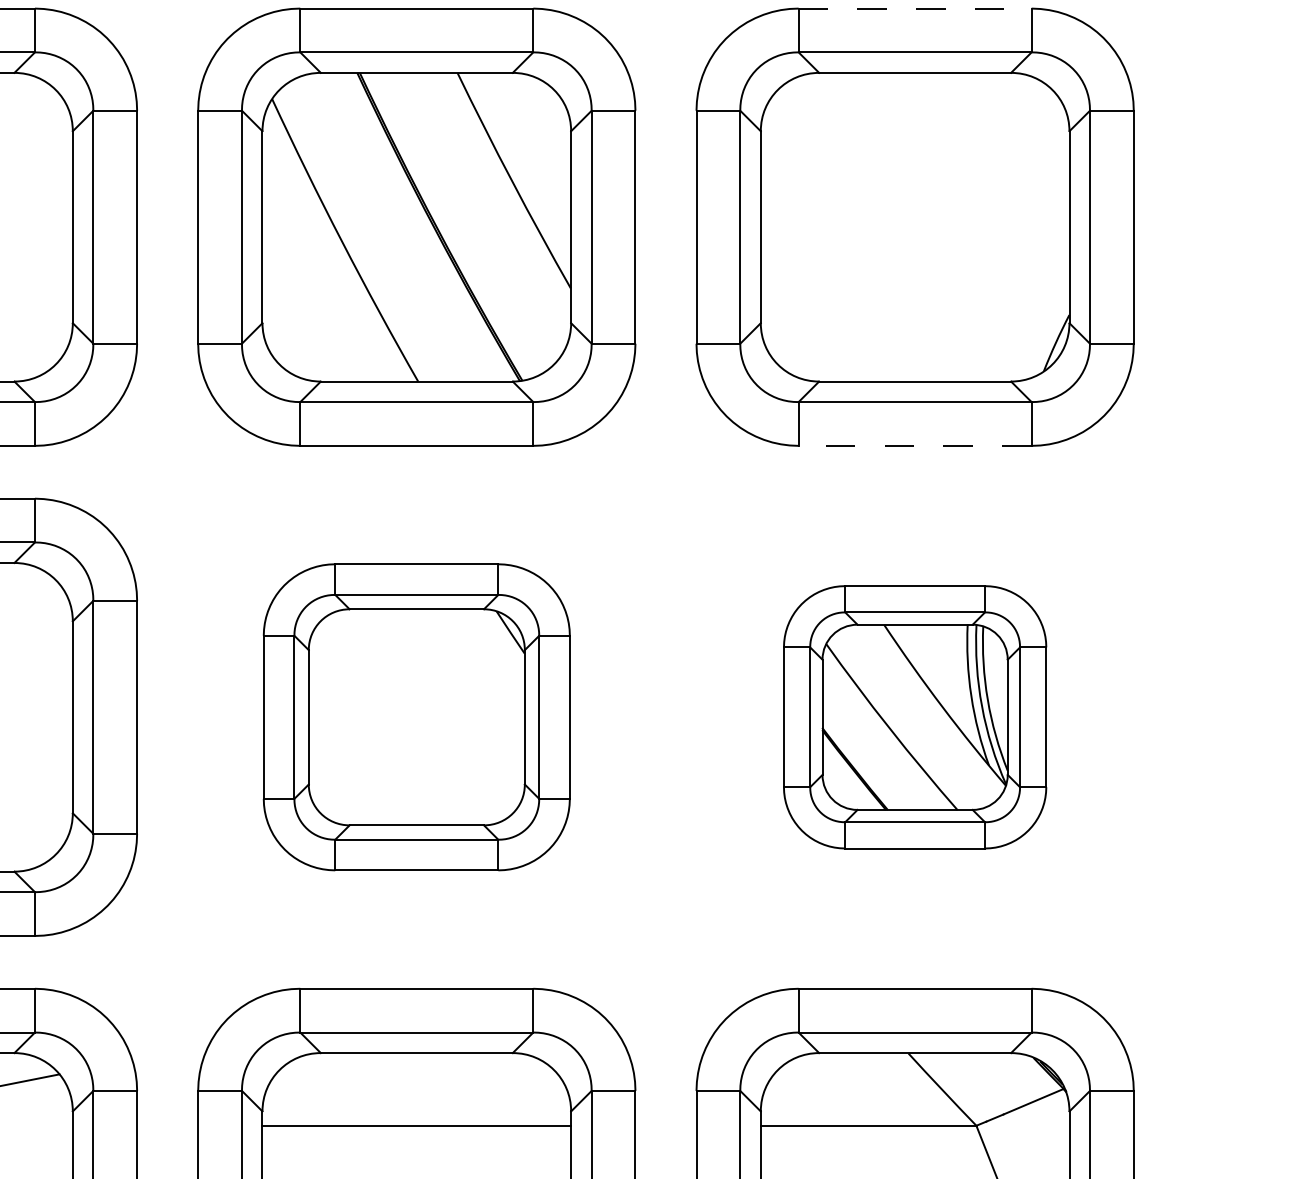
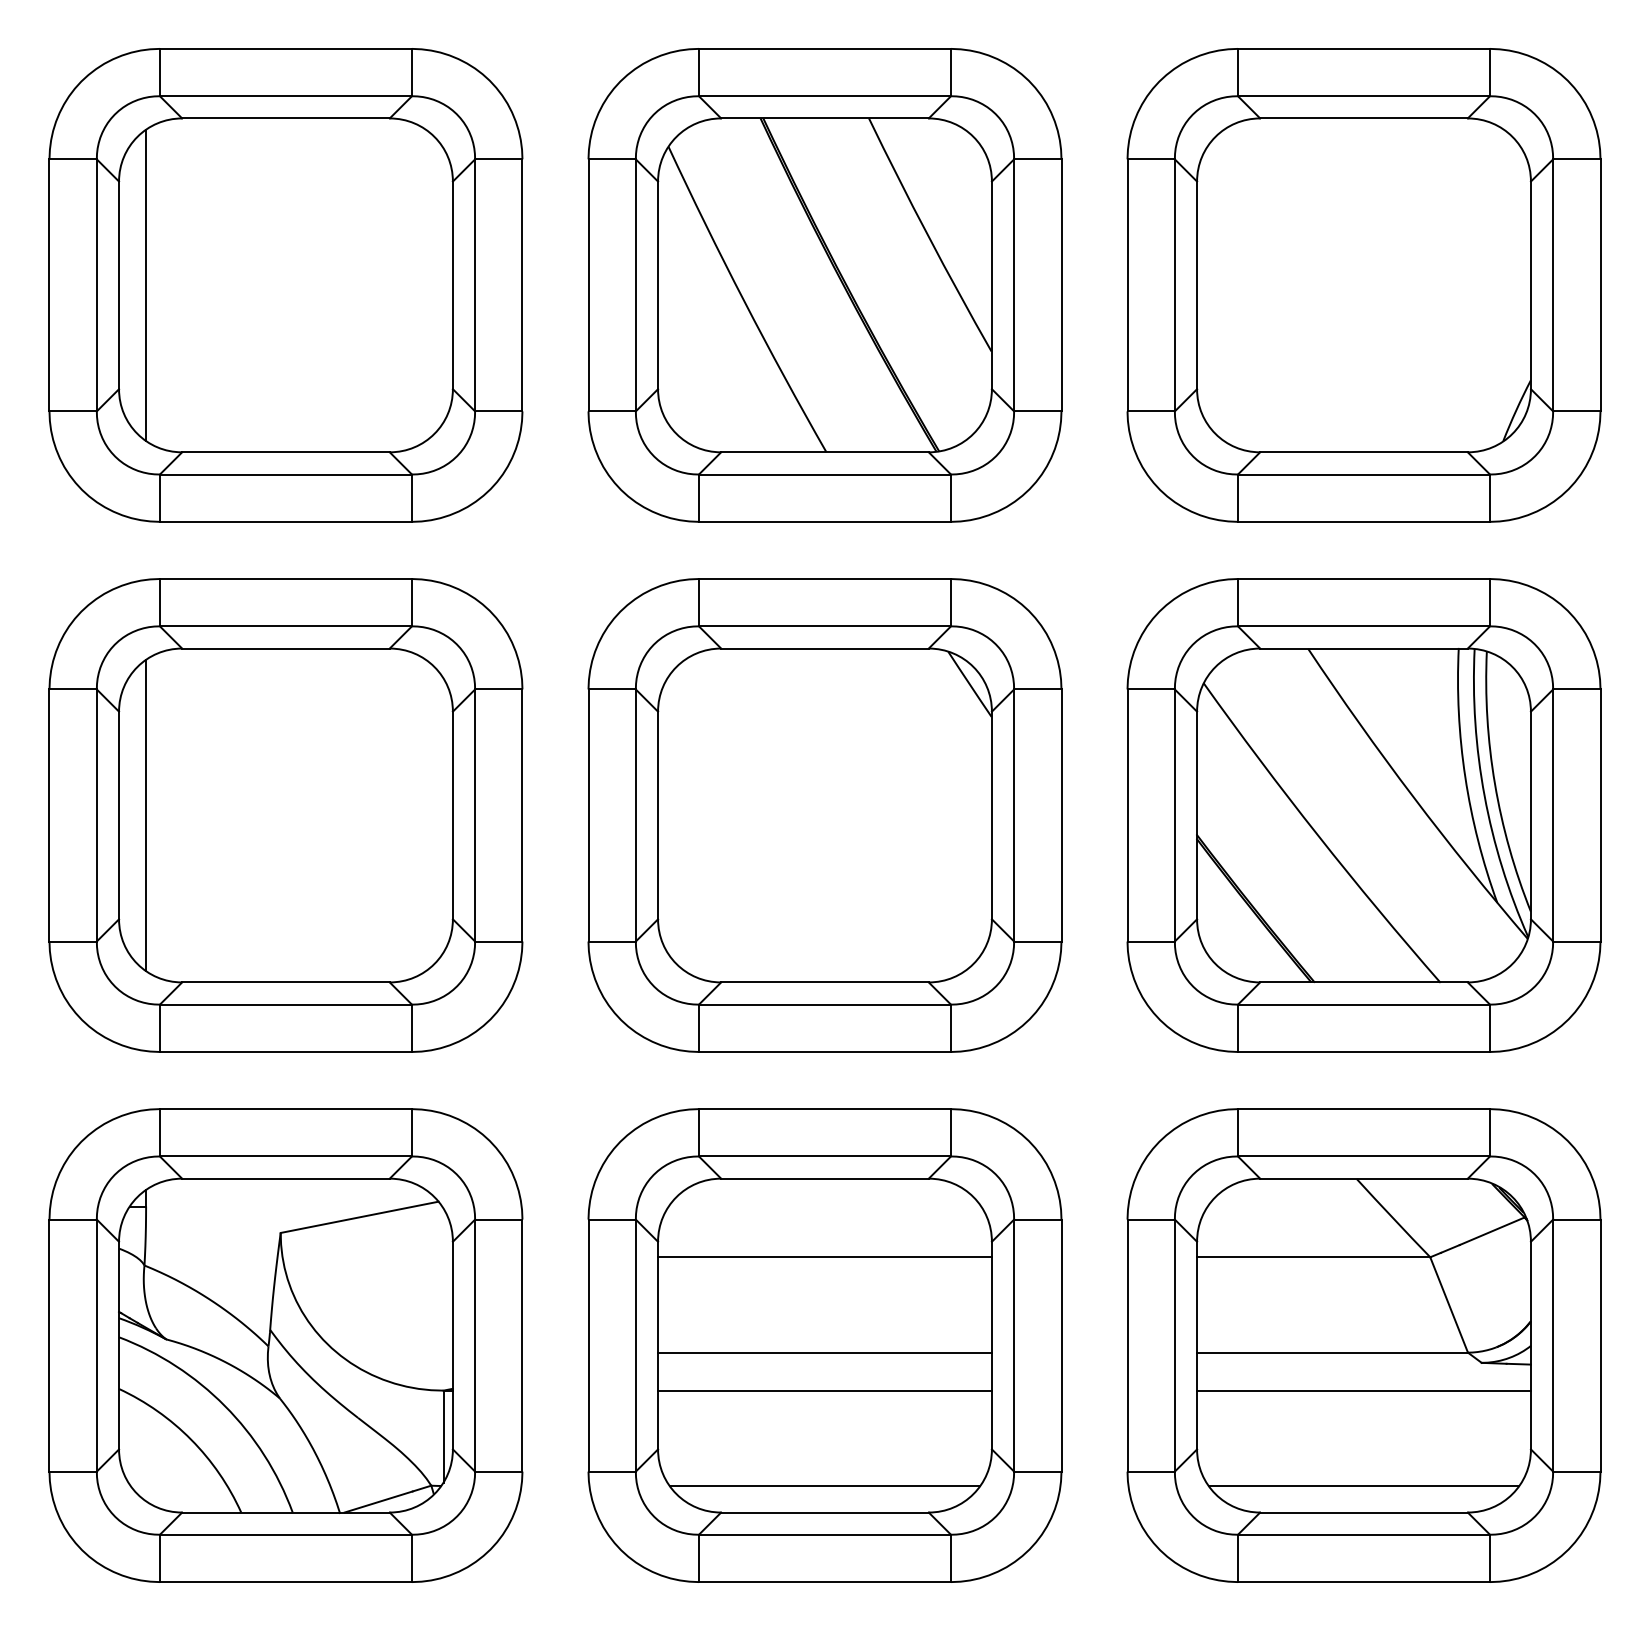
line: (915, 8) -> (1364, 48), dashed -> solid
line: (914, 445) -> (1363, 521), dashed -> solid
part: (416, 717) -> (824, 815), size x1.43
part: (914, 717) -> (1363, 815), size x1.67

